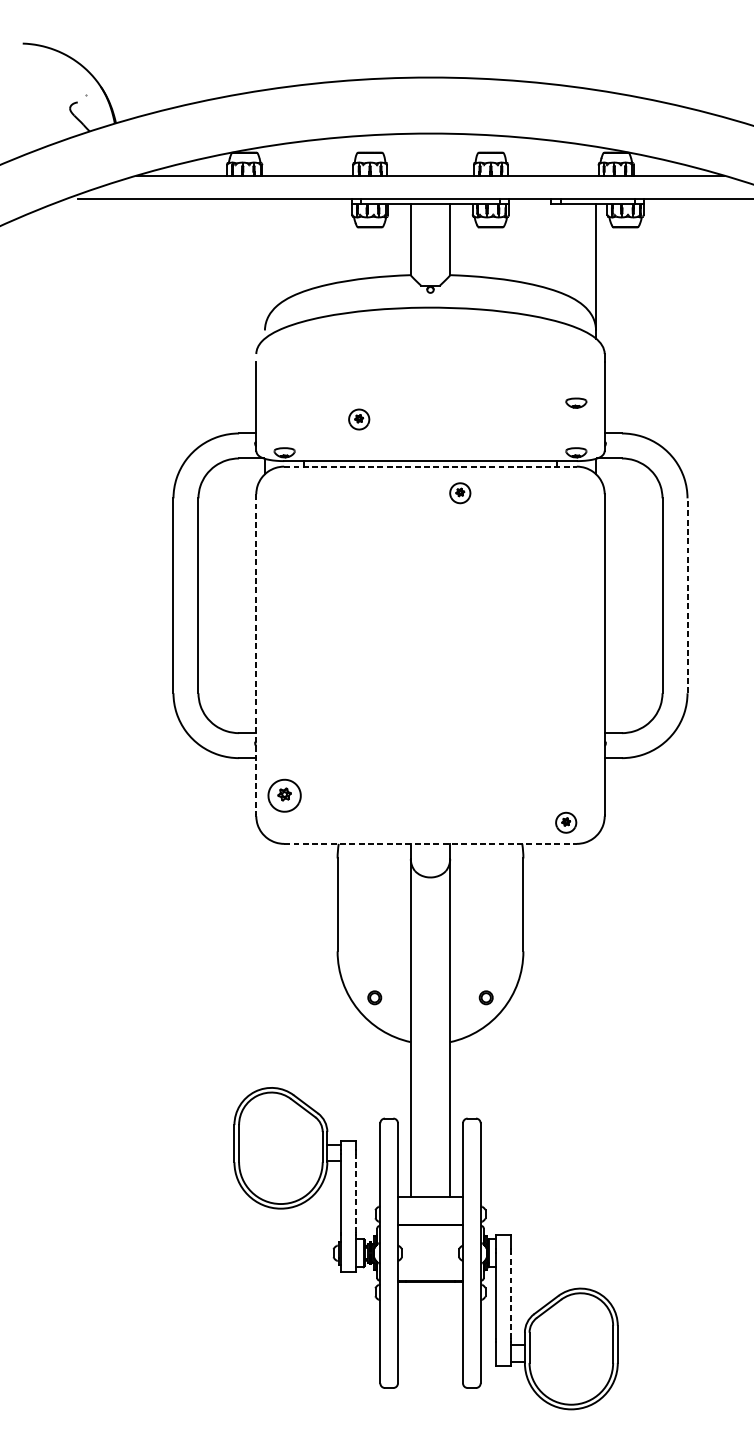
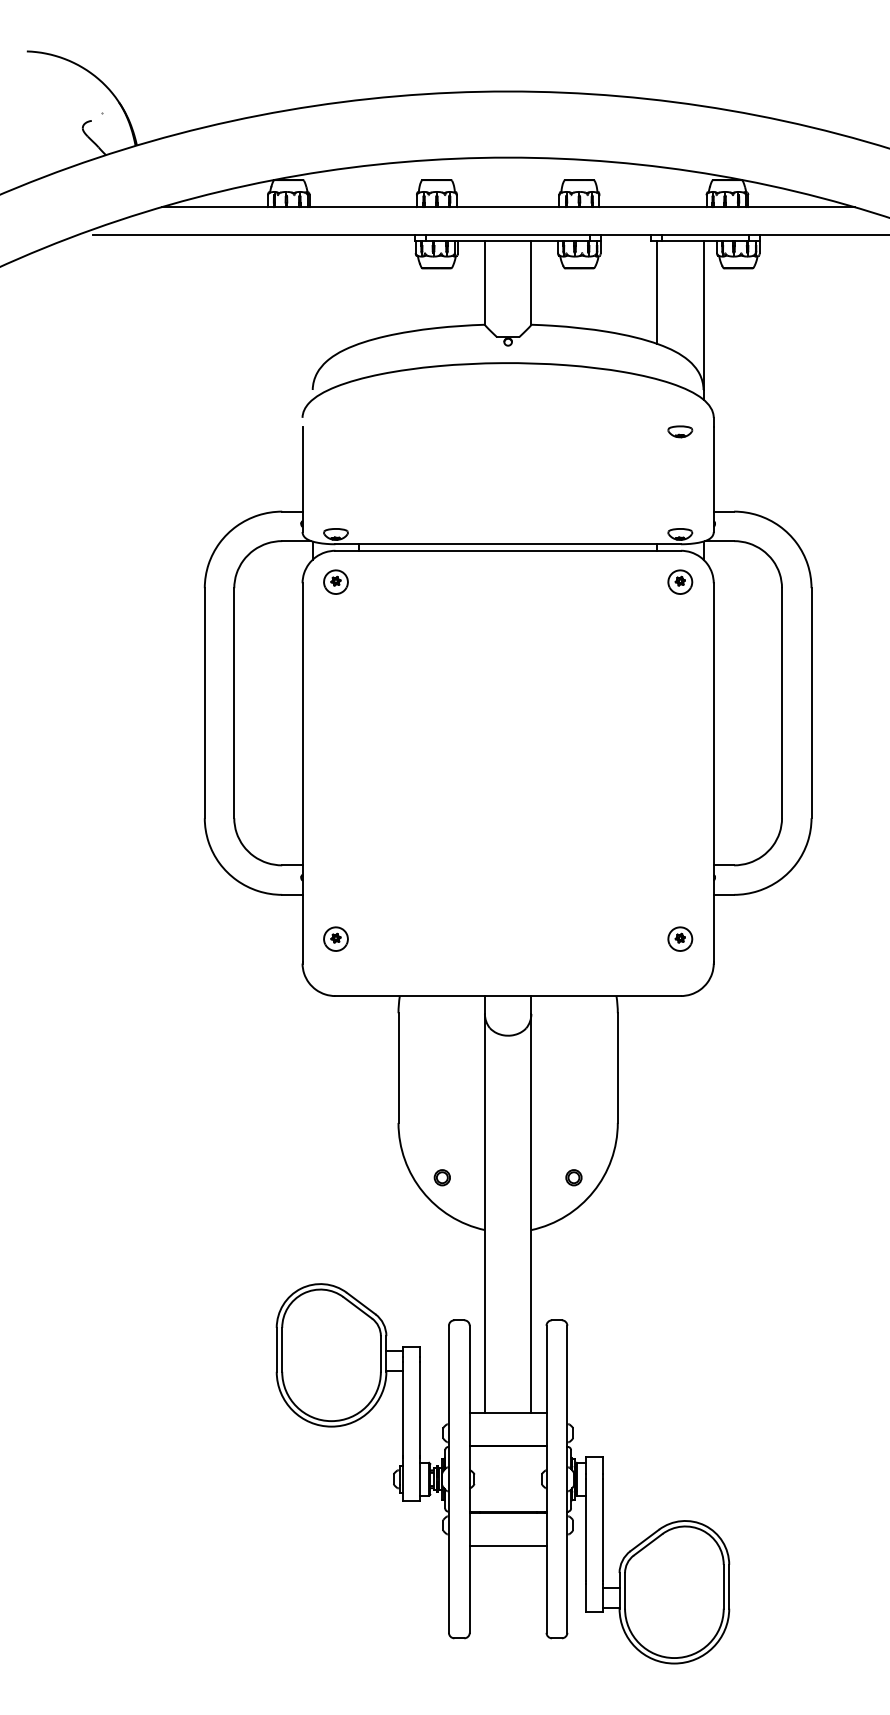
line: (557, 247) -> (657, 292), added
part: (576, 402) -> (680, 431), moved
part: (358, 418) -> (335, 581), moved
line: (430, 466) -> (508, 550), dashed -> solid
part: (460, 492) -> (680, 581), moved
line: (687, 595) -> (811, 702), dashed -> solid
line: (256, 655) -> (302, 773), dashed -> solid
part: (284, 795) -> (335, 938), size x0.62
part: (566, 822) -> (680, 938), moved
line: (430, 844) -> (508, 996), dashed -> solid
line: (356, 1193) -> (420, 1408), dashed -> solid
line: (511, 1295) -> (603, 1529), dashed -> solid
line: (429, 1309) -> (507, 1545), added

